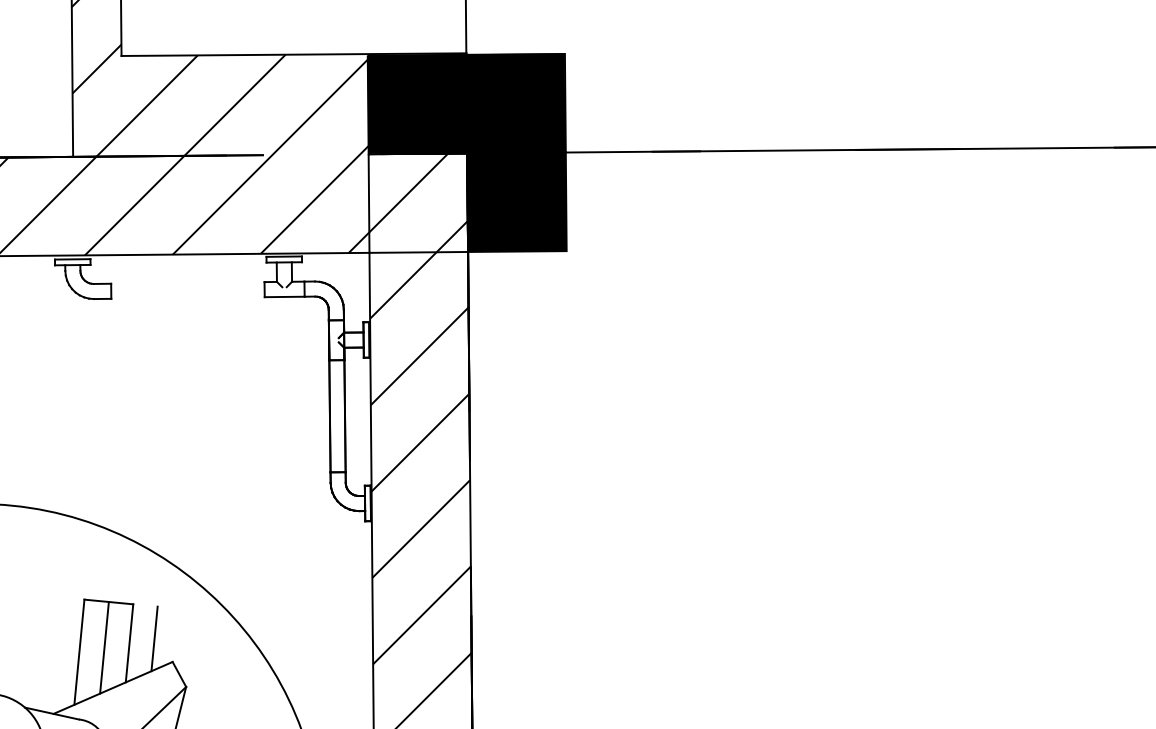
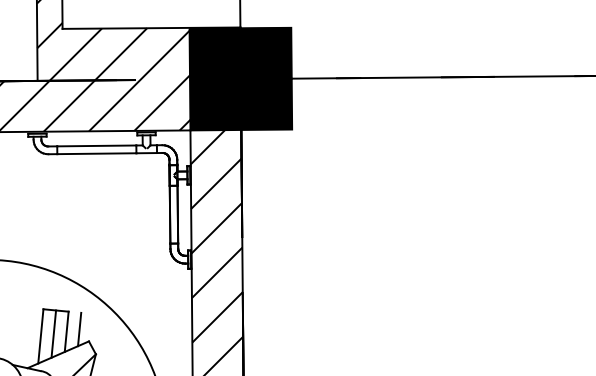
fill: (418, 202) -> (215, 104), added
line: (187, 282) -> (96, 145), added
line: (187, 297) -> (96, 153), added

